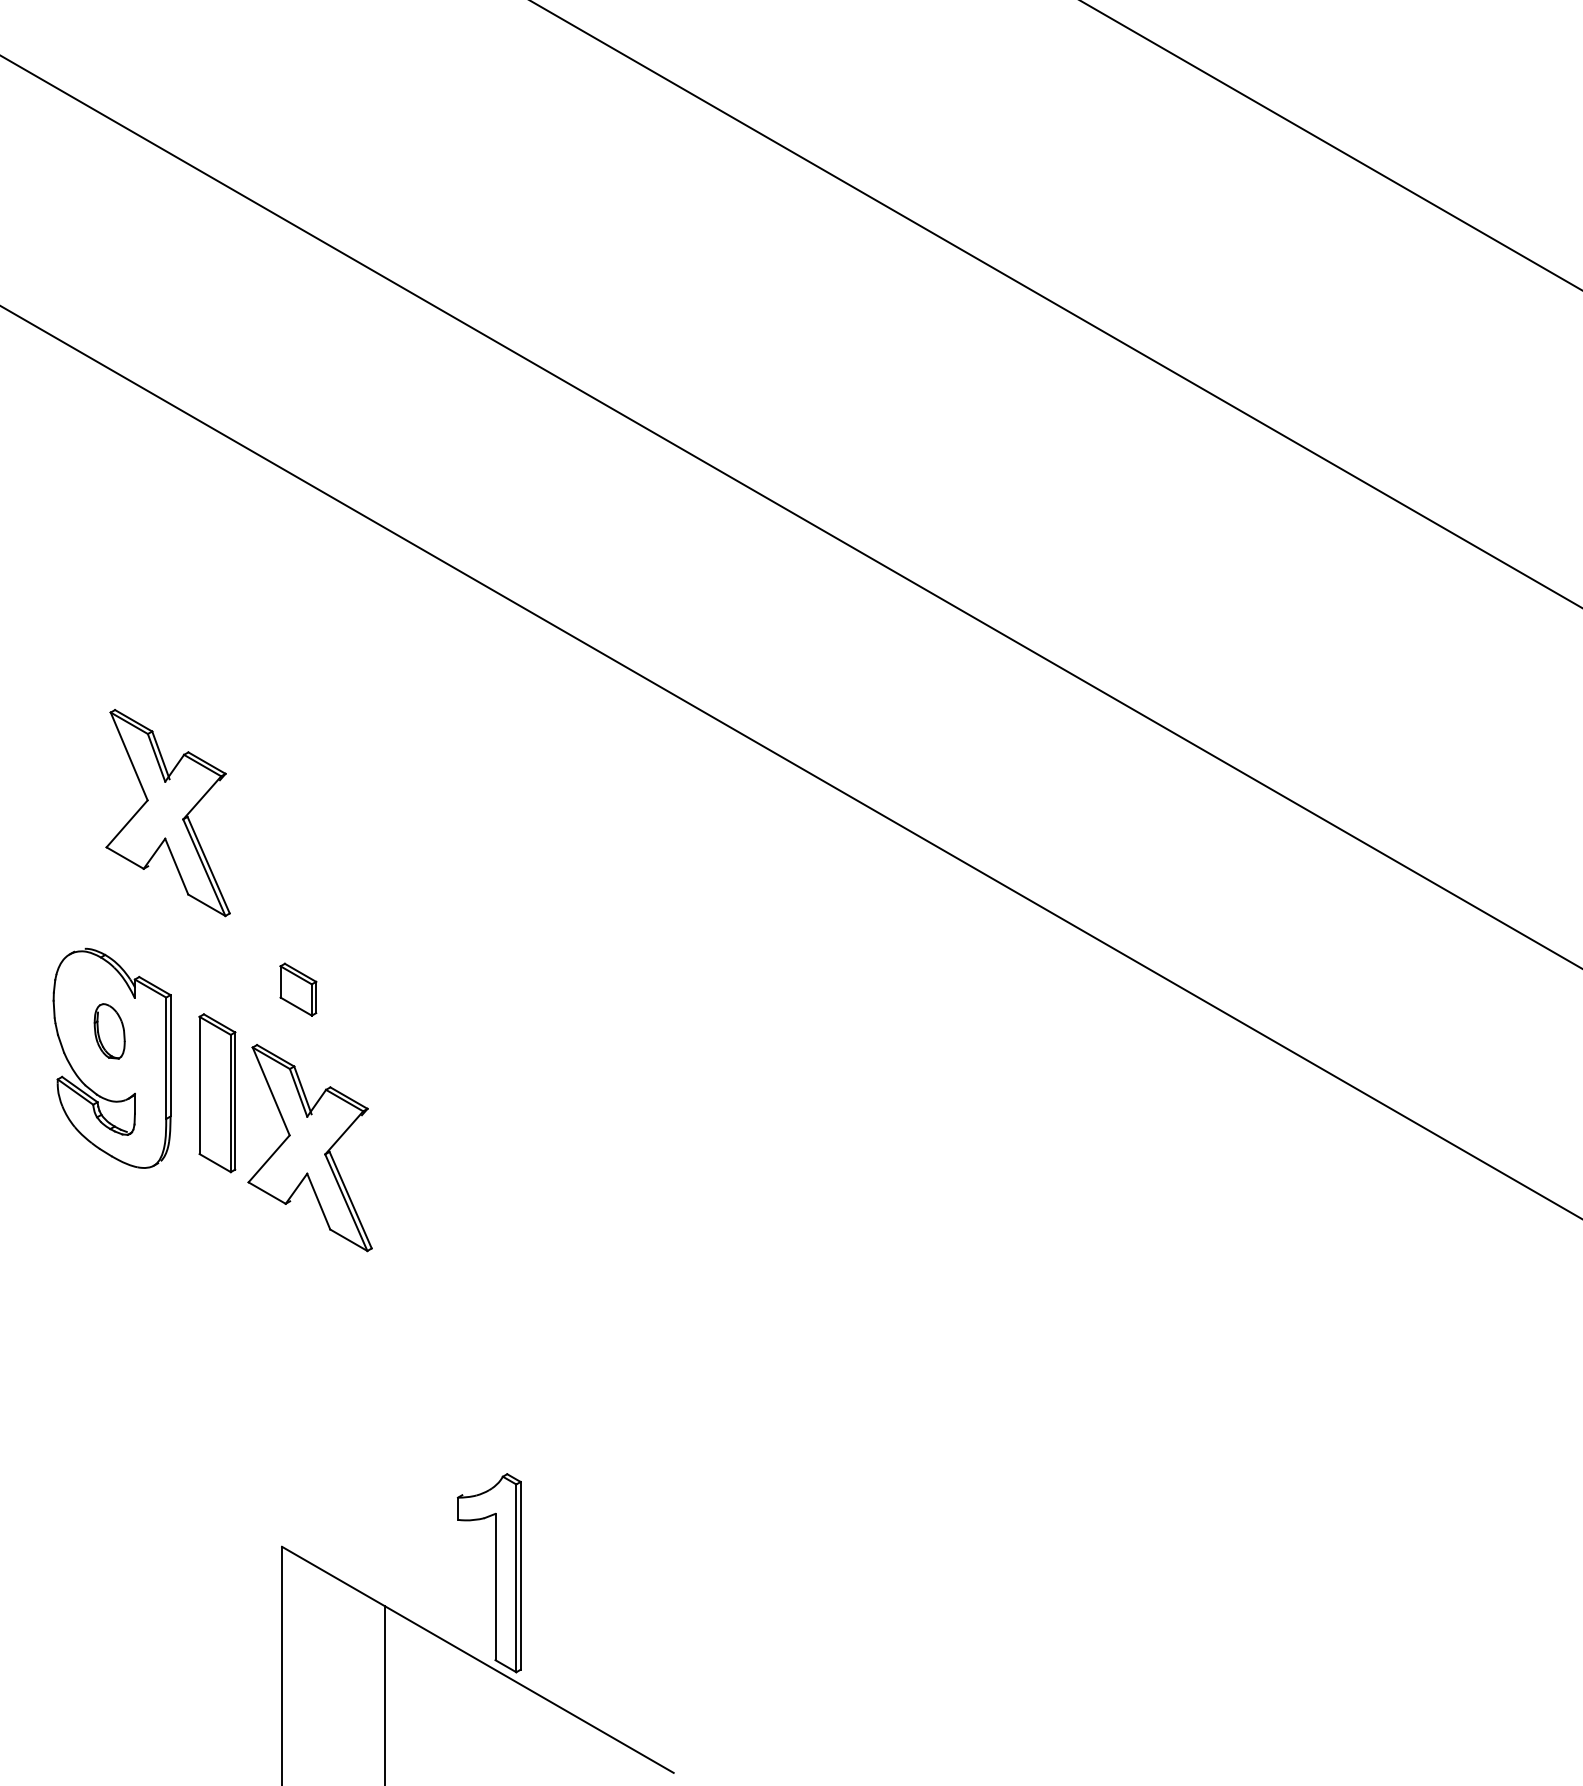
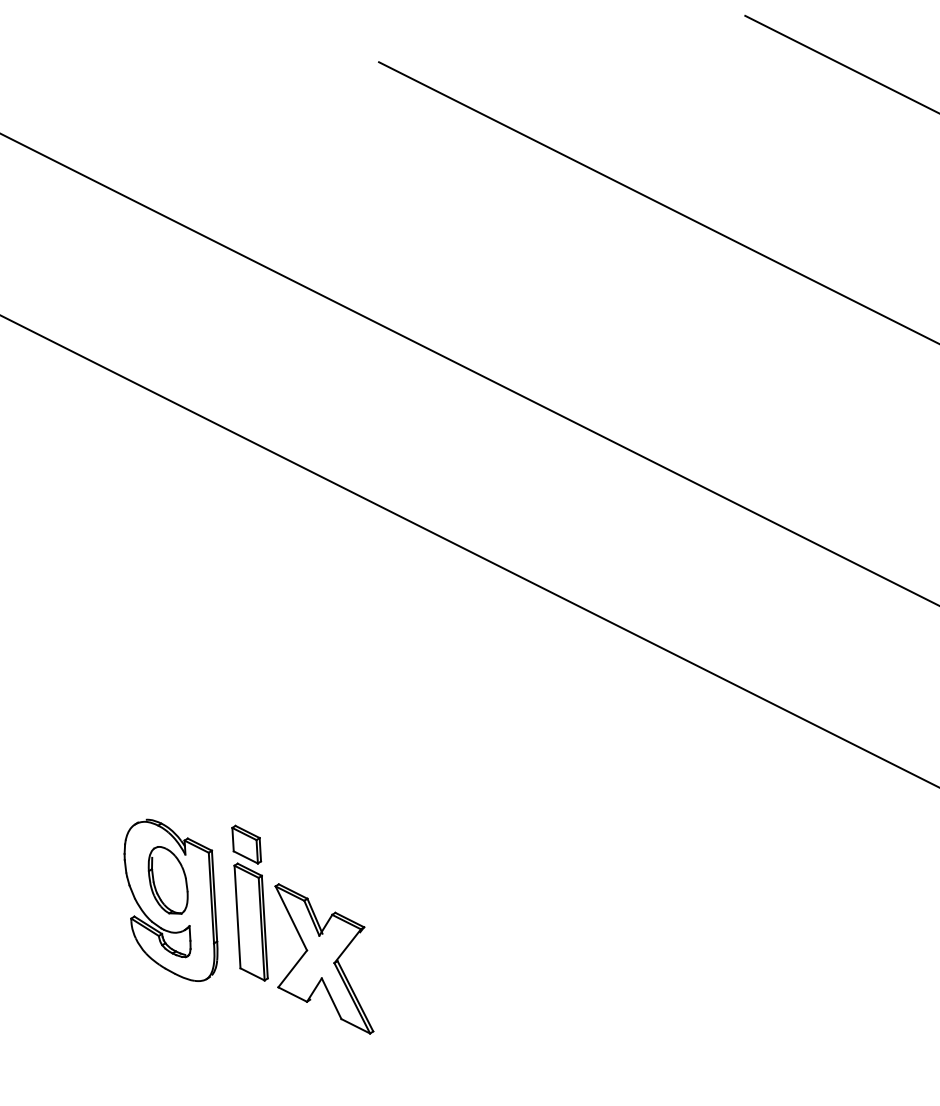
part: (167, 813) -> (201, 715), removed
part: (298, 989) -> (246, 844), moved
part: (109, 1031) -> (167, 880), size x1.67

